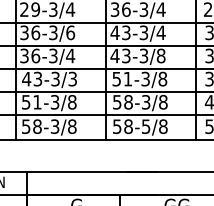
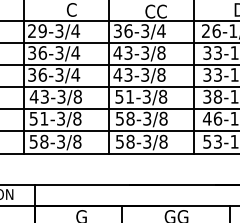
text: (70, 32) -> (75, 52), 36-3/6 -> 36-3/4
text: (161, 32) -> (161, 52), 43-3/4 -> 43-3/8
text: (72, 78) -> (77, 96), 43-3/3 -> 43-3/8
text: (146, 125) -> (147, 140), 58-5/8 -> 58-3/8

